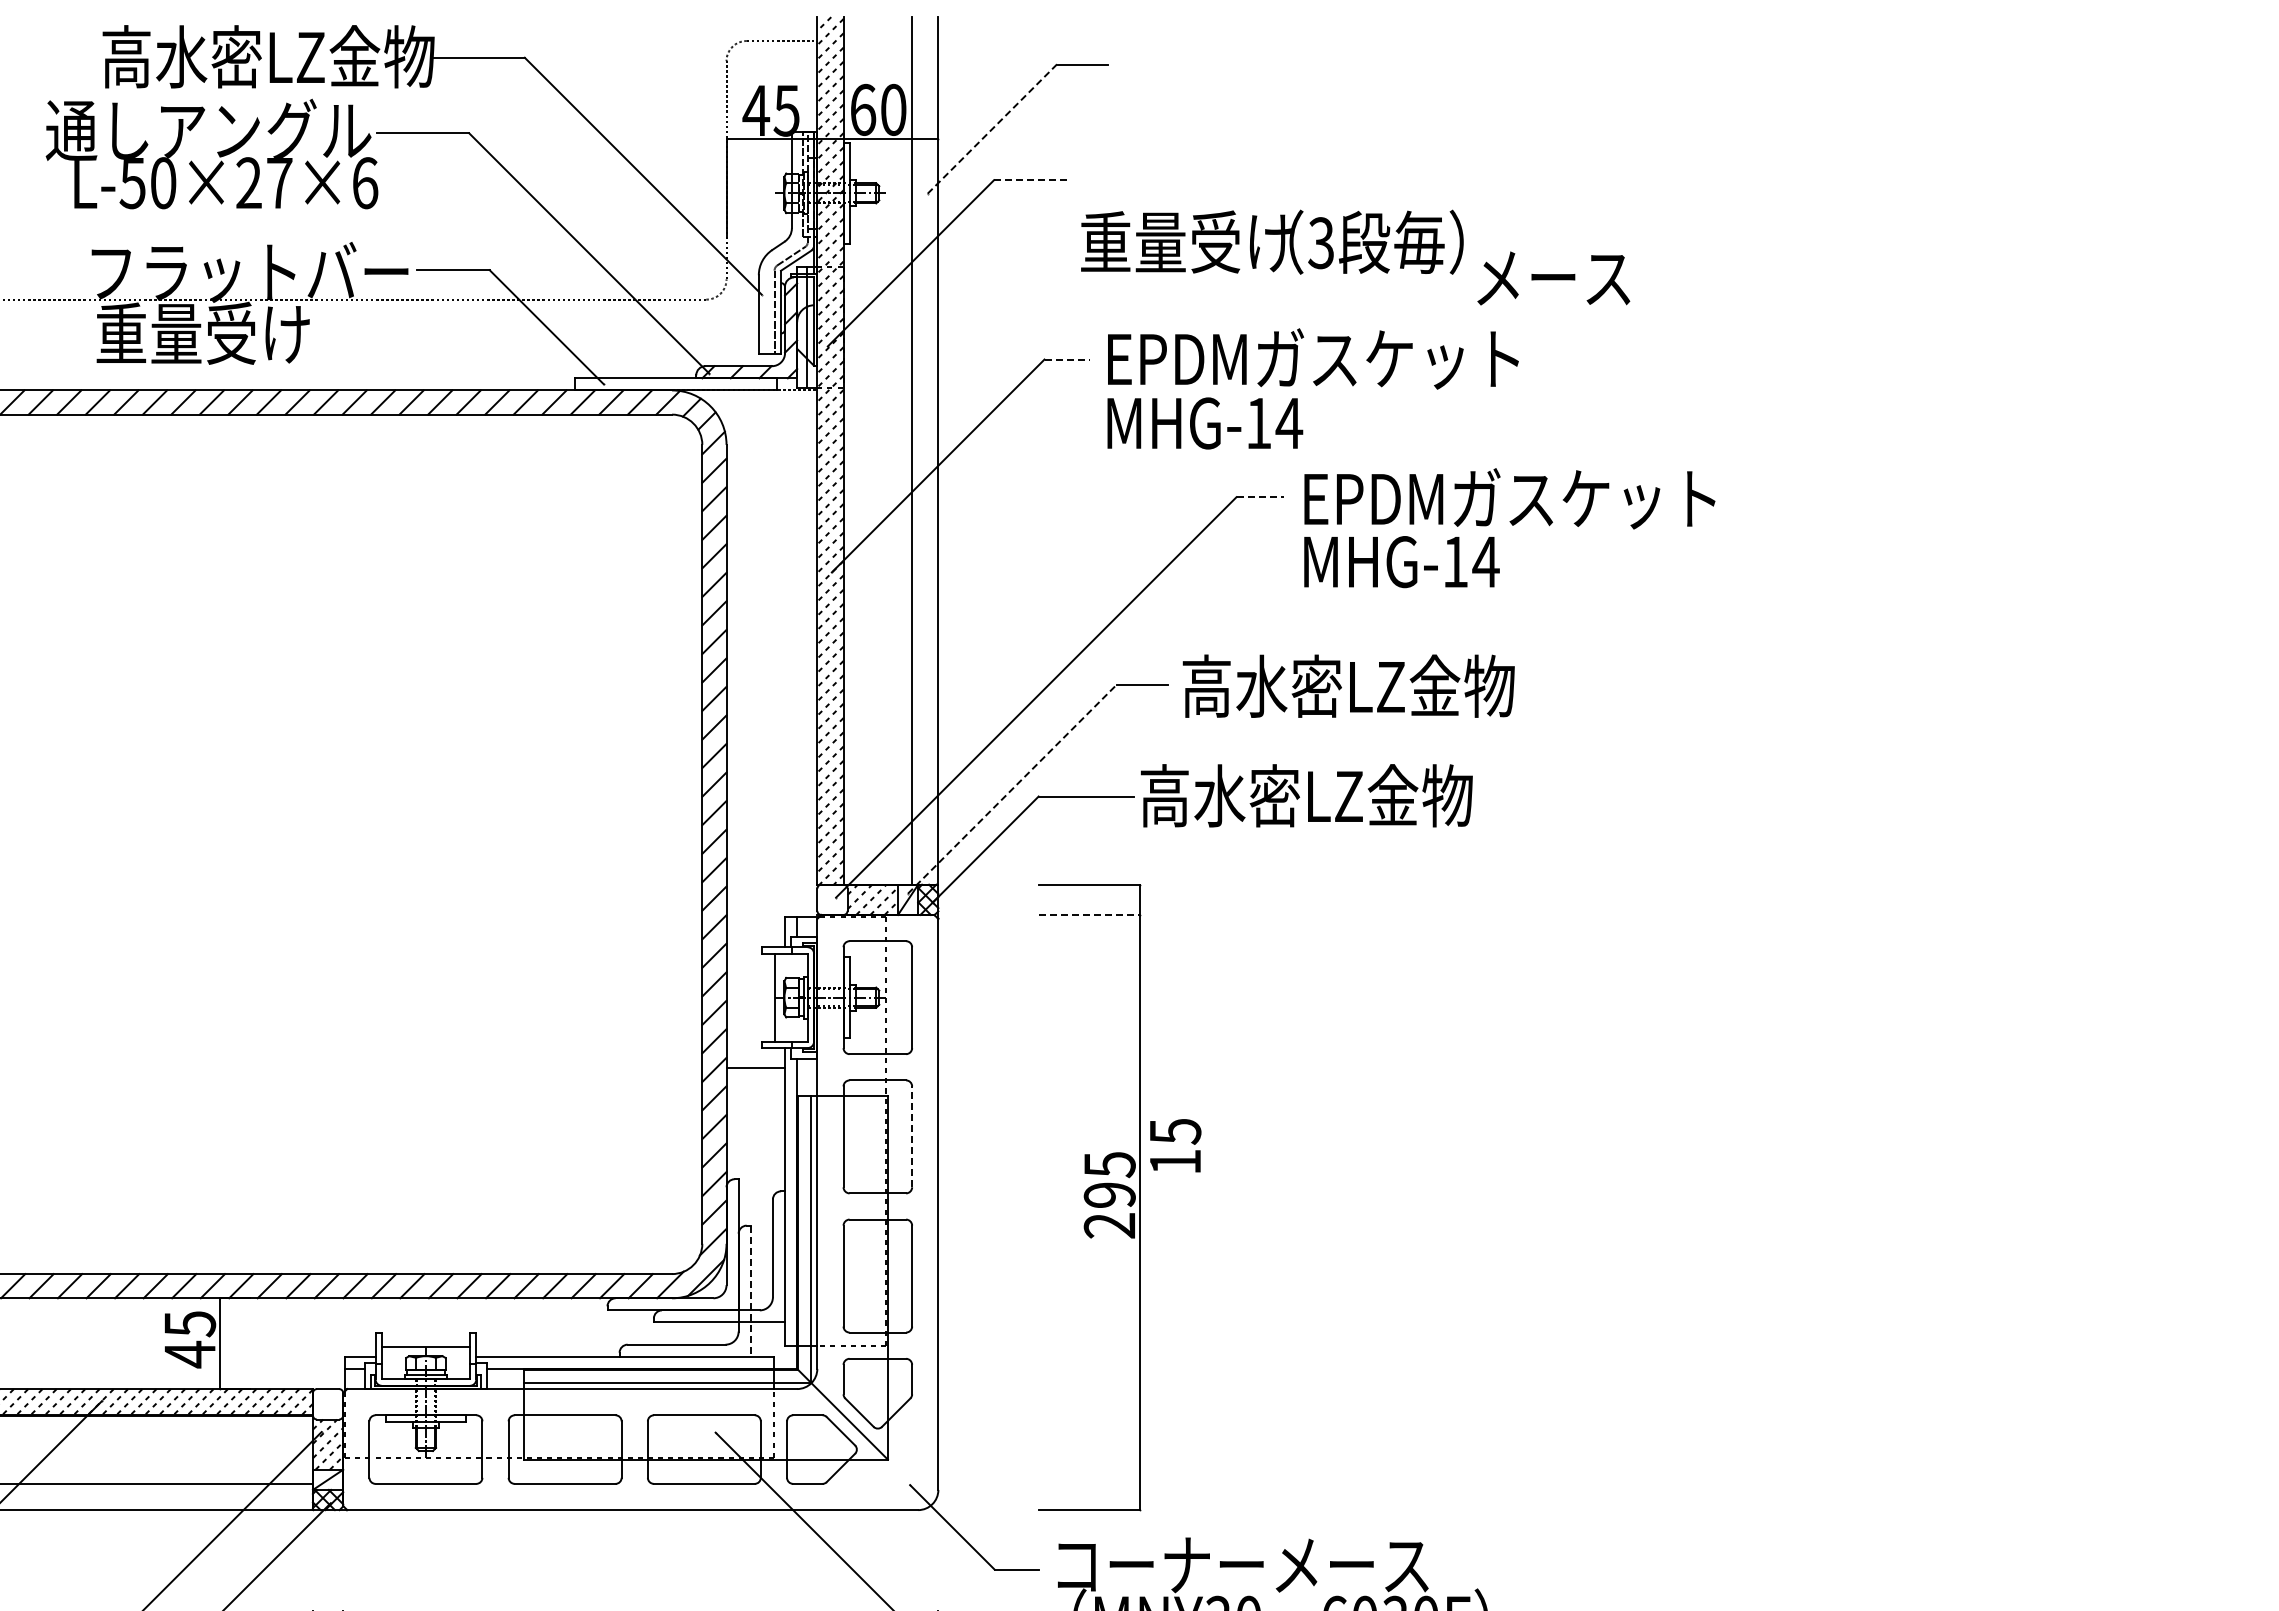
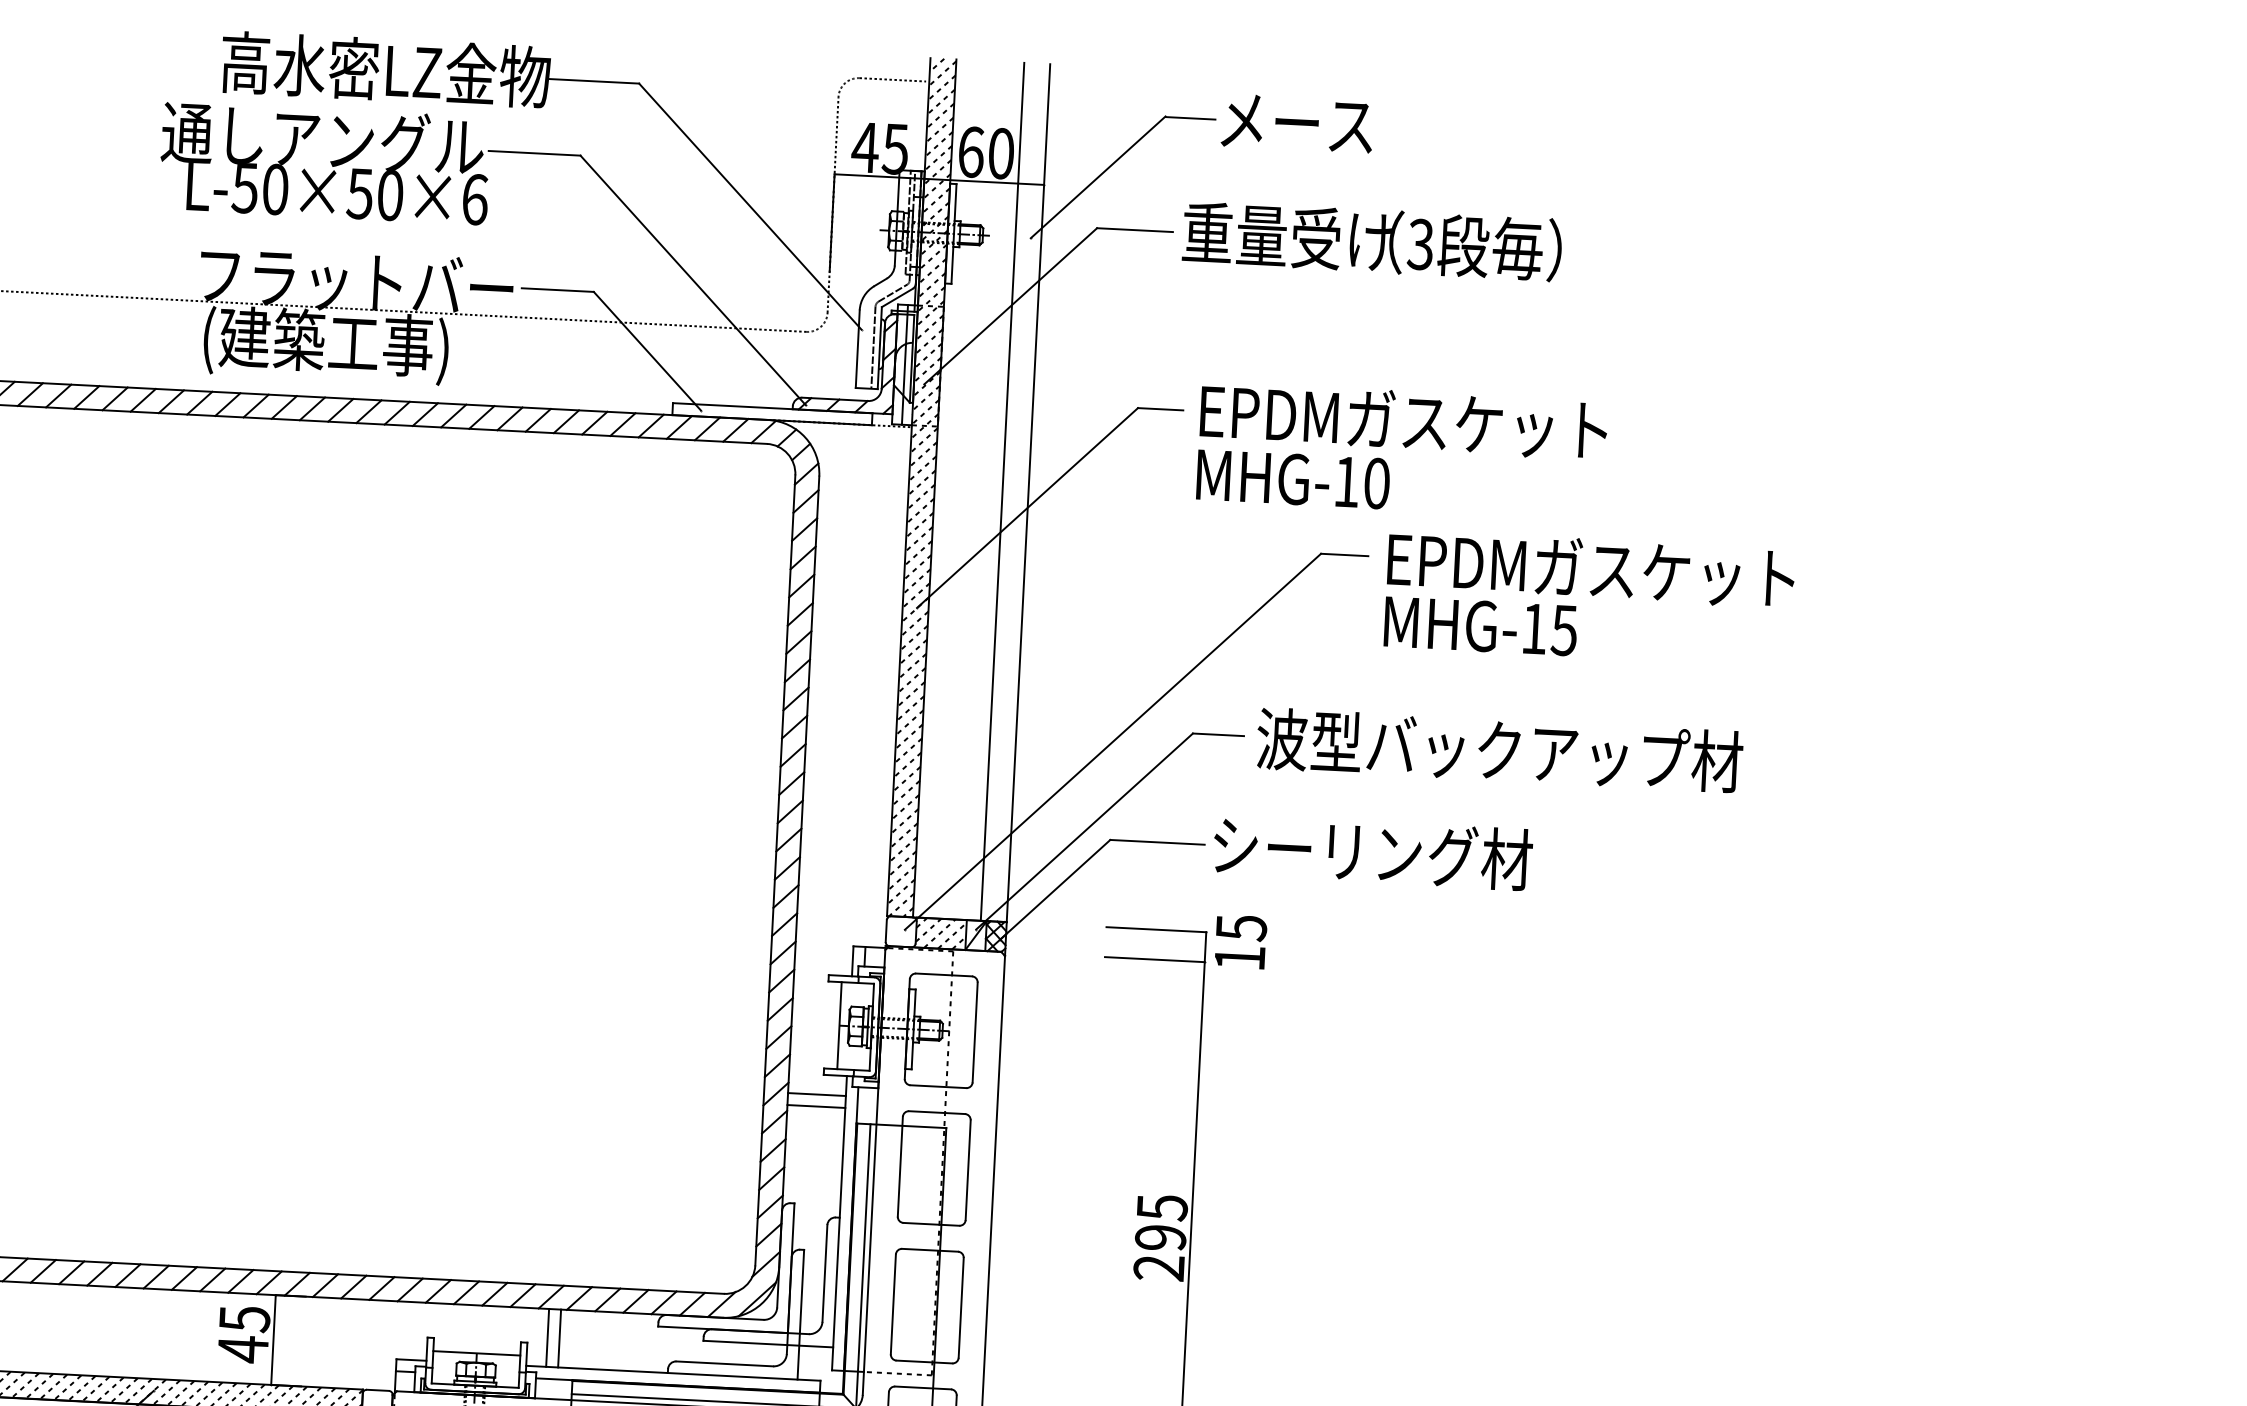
line: (992, 128) -> (1098, 177), dashed -> solid
line: (1032, 180) -> (1135, 230), dashed -> solid
text: (263, 183) -> (374, 194), L-50×27×6 -> L-50×50×6
text: (1272, 241) -> (1372, 240), moved
text: (1553, 278) -> (1297, 123), moved
text: (221, 336) -> (325, 344), 重量受け -> (建築工事)
line: (1067, 359) -> (1160, 409), dashed -> solid
text: (1289, 423) -> (1377, 483), MHG-14 -> MHG-10
line: (1260, 497) -> (1344, 555), dashed -> solid
text: (1485, 562) -> (1563, 630), MHG-14 -> MHG-15
text: (1426, 685) -> (1499, 749), 高水密LZ金物 -> 波型バックアップ材
line: (1012, 789) -> (1084, 831), dashed -> solid
text: (1306, 795) -> (1375, 852), 高水密LZ金物 -> シーリング材
line: (1090, 914) -> (1155, 959), dashed -> solid
line: (755, 1080) -> (816, 1106), added
line: (912, 1136) -> (968, 1169), dashed -> solid
text: (1175, 1145) -> (1240, 941), moved
line: (750, 1291) -> (800, 1315), dashed -> solid
line: (496, 1327) -> (547, 1337), added
line: (508, 1327) -> (559, 1338), added

